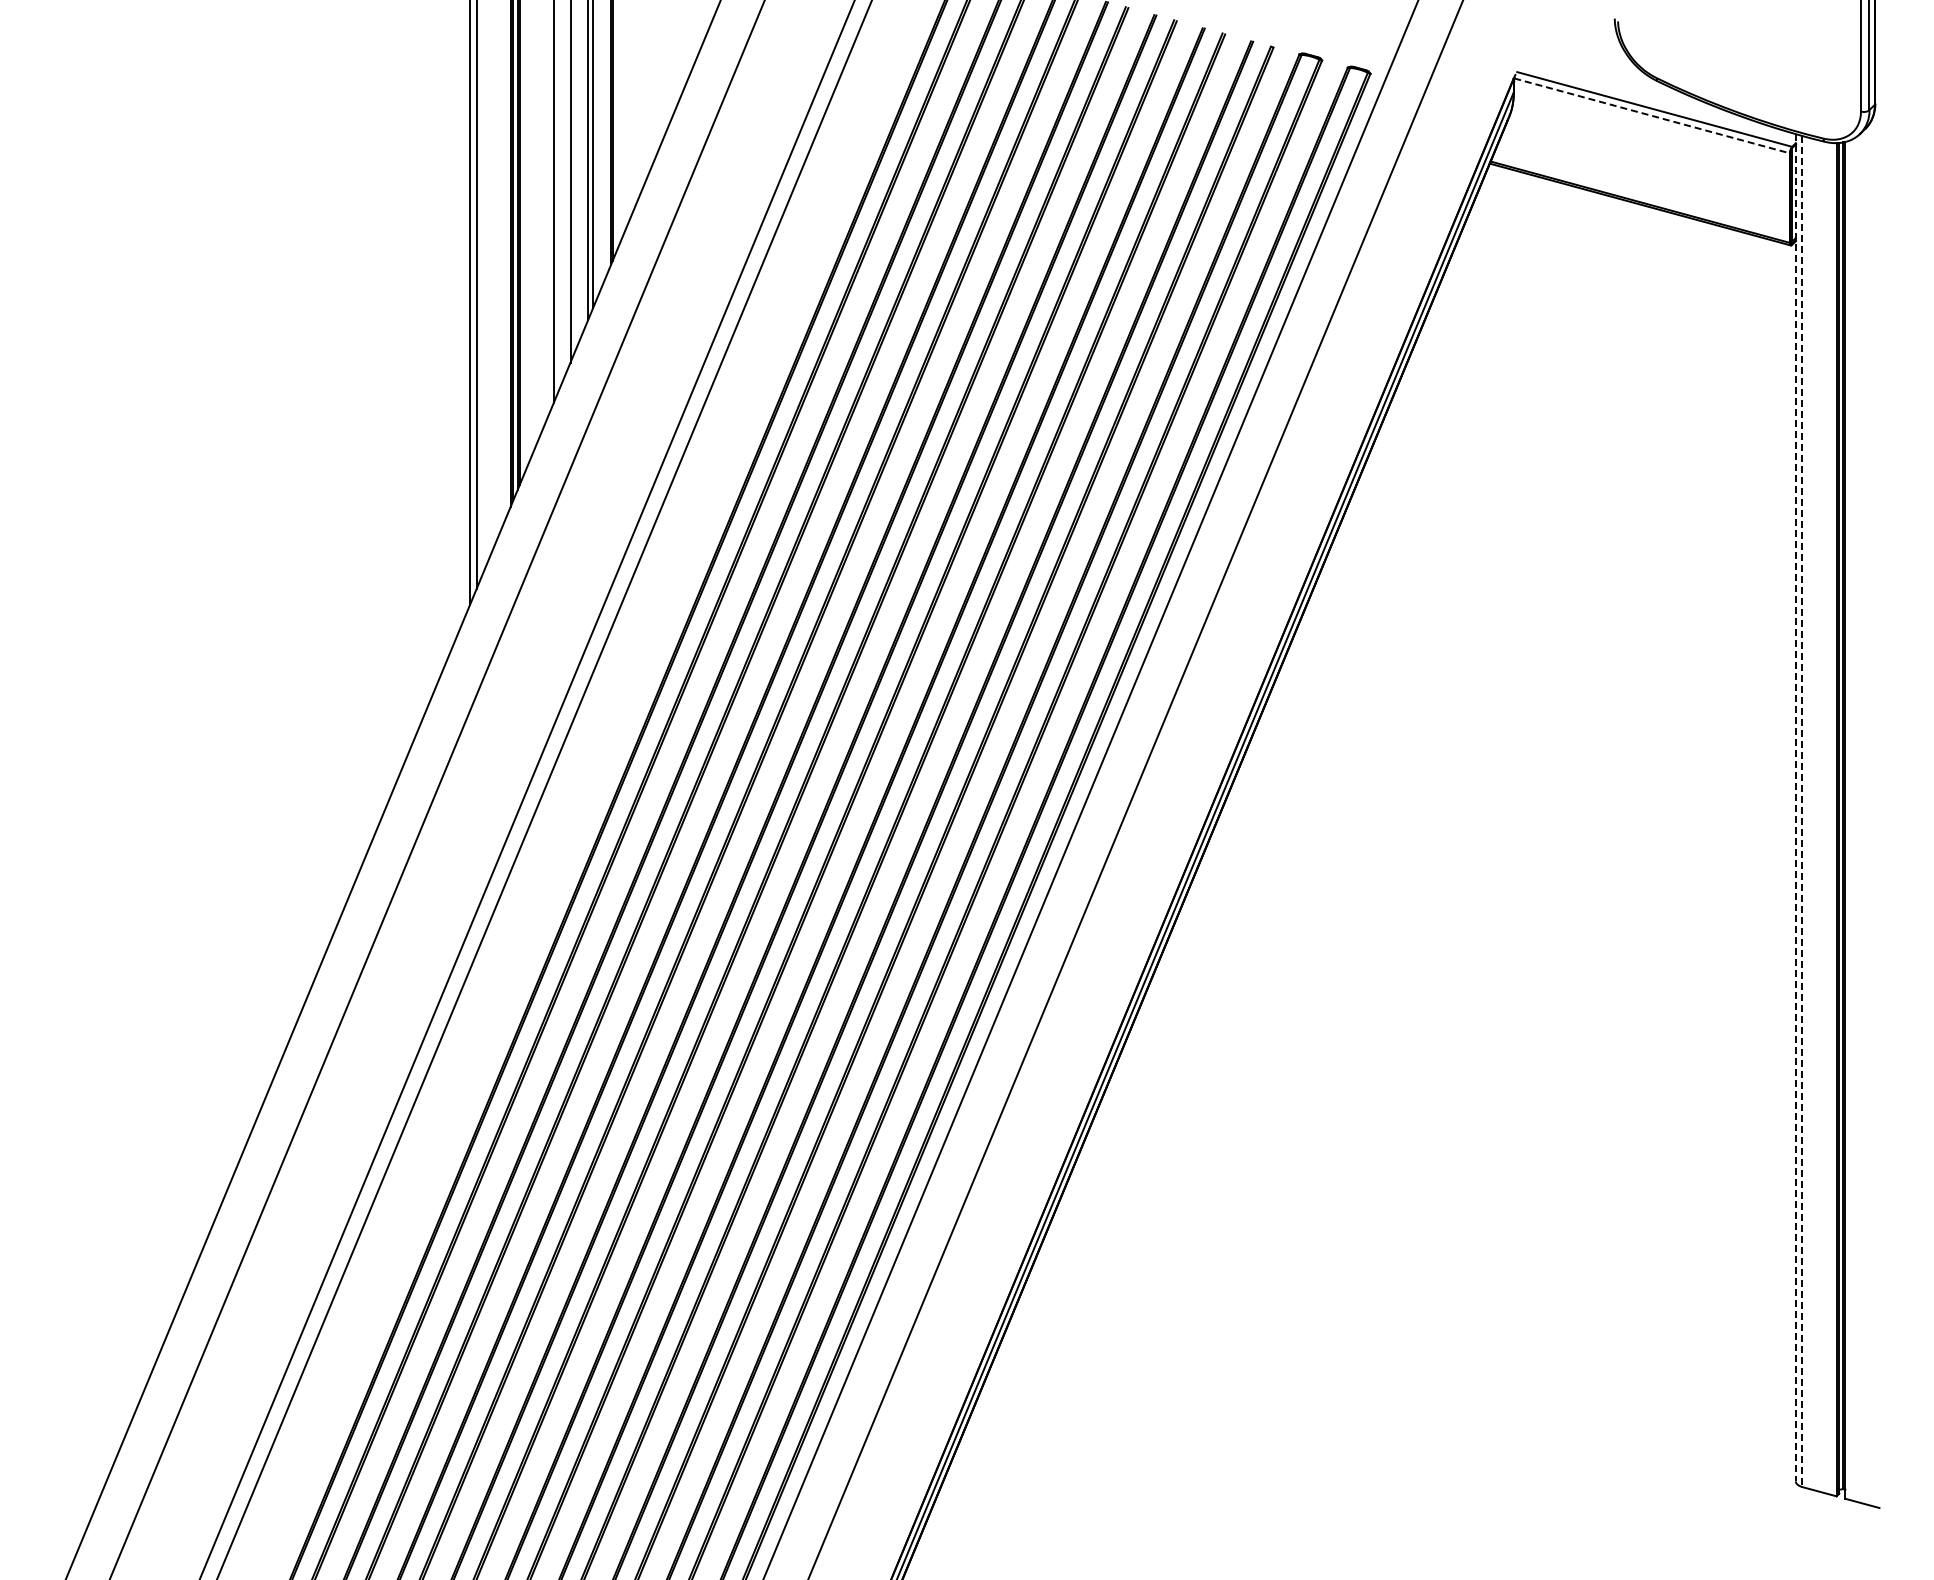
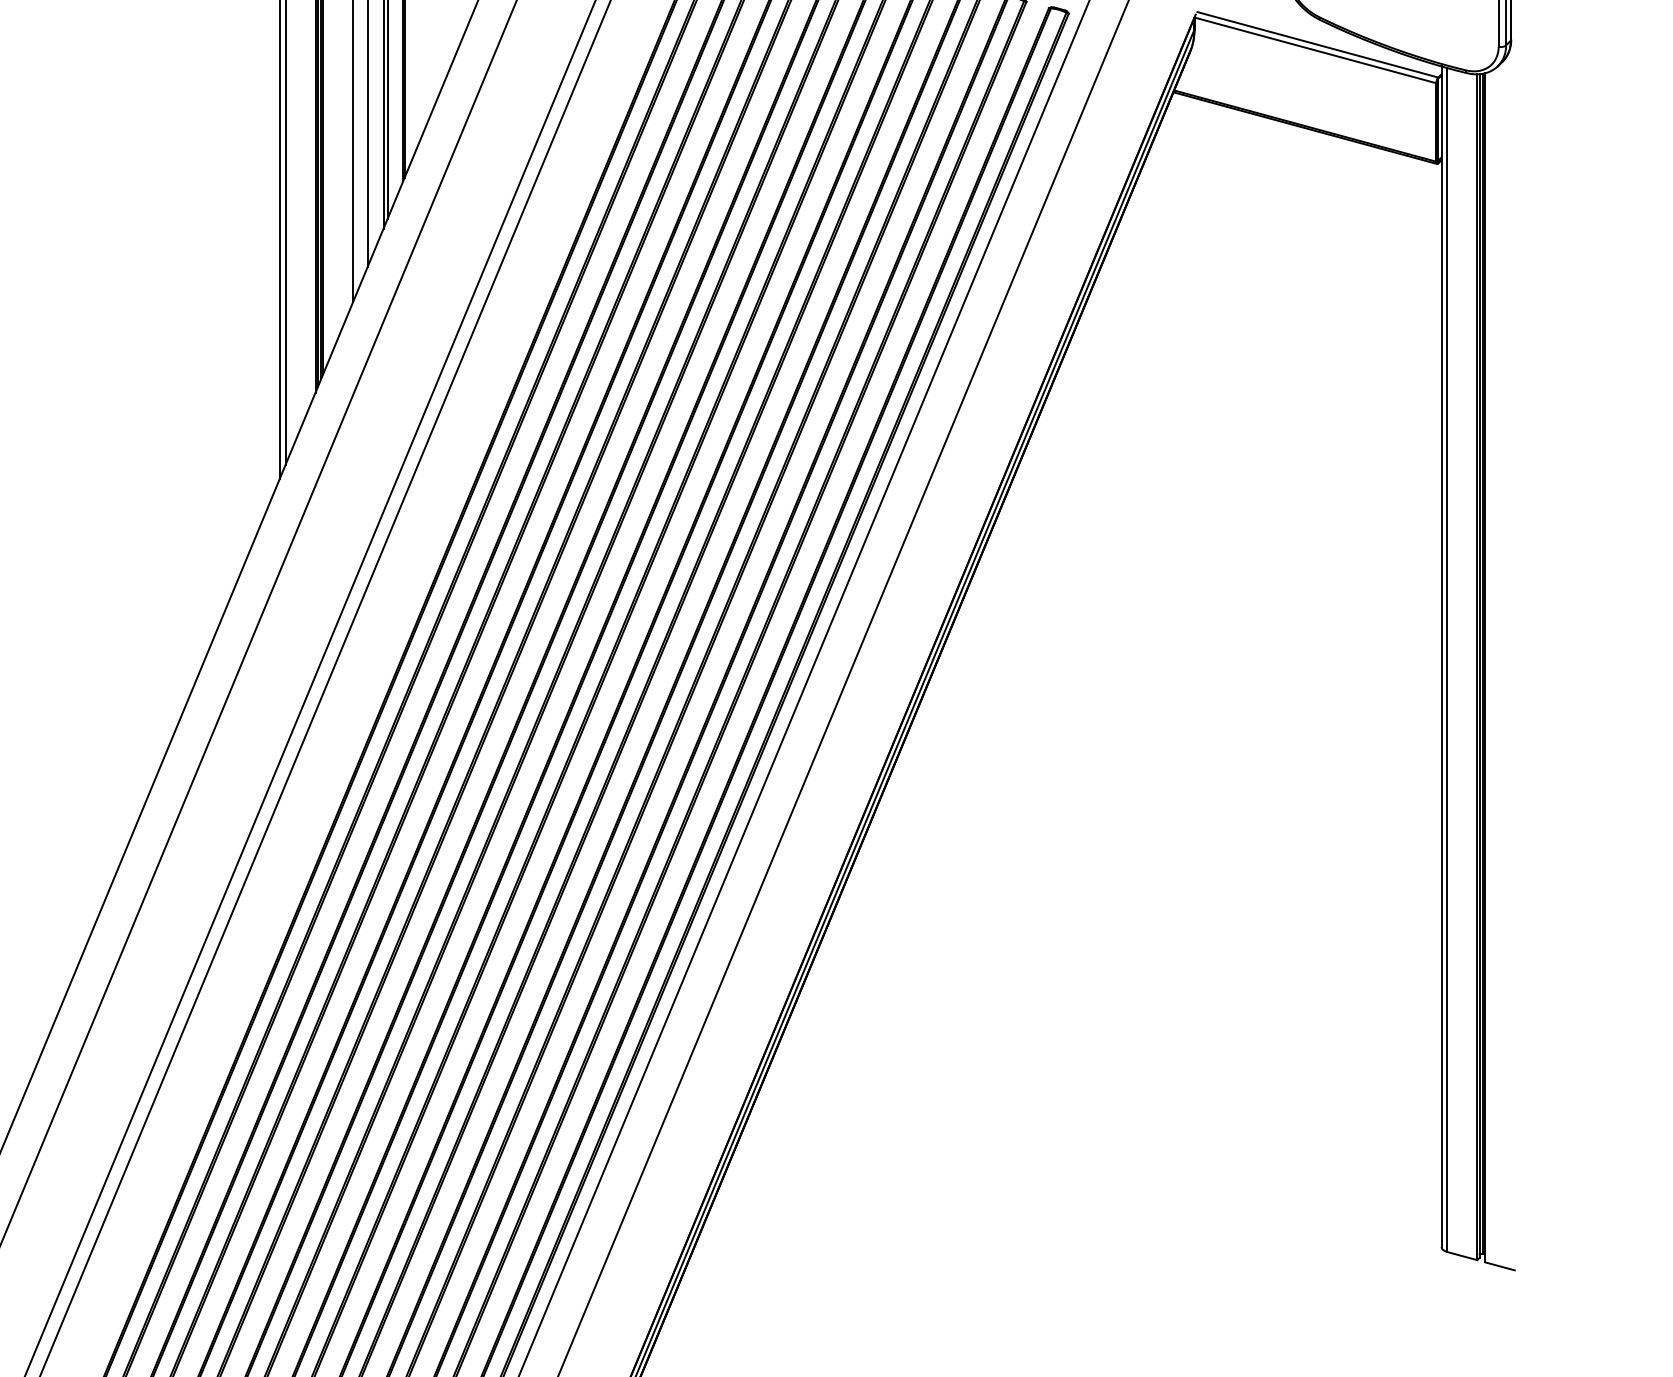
line: (1652, 115) -> (1315, 50), dashed -> solid
line: (1795, 807) -> (1441, 656), dashed -> solid
line: (1802, 811) -> (1447, 660), dashed -> solid

